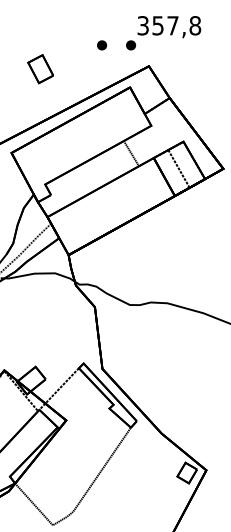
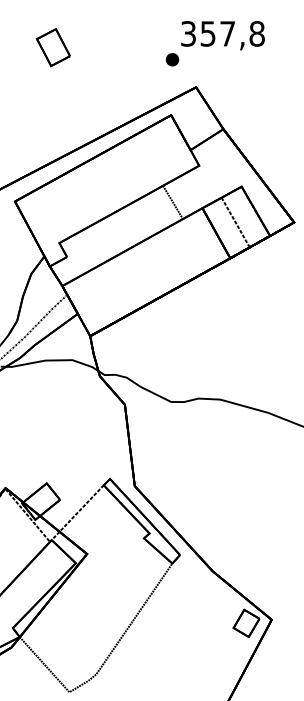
part: (102, 45) -> (134, 59), removed
part: (40, 69) -> (53, 48), moved

